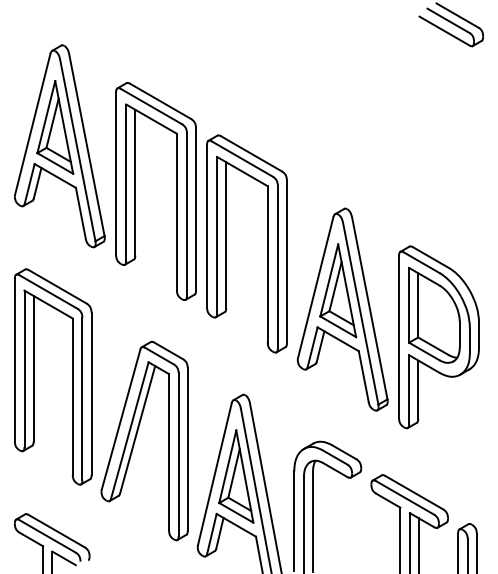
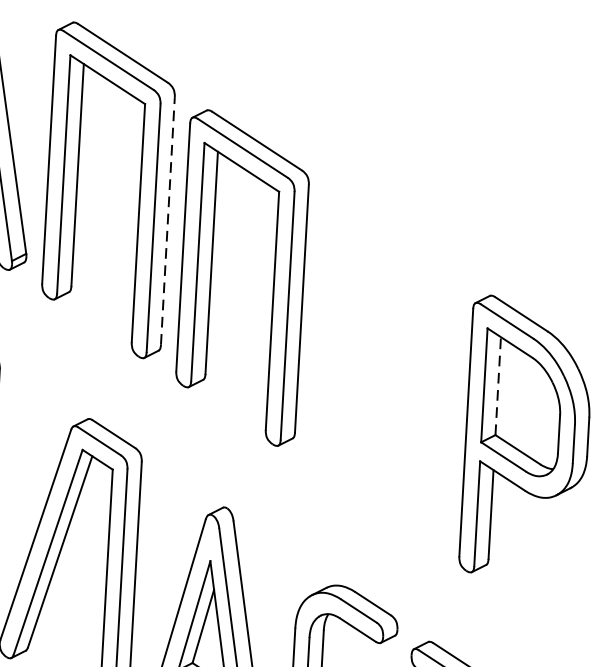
line: (196, 208) -> (168, 219), solid -> dashed
line: (418, 304) -> (498, 384), solid -> dashed
part: (342, 309) -> (382, 385), removed

